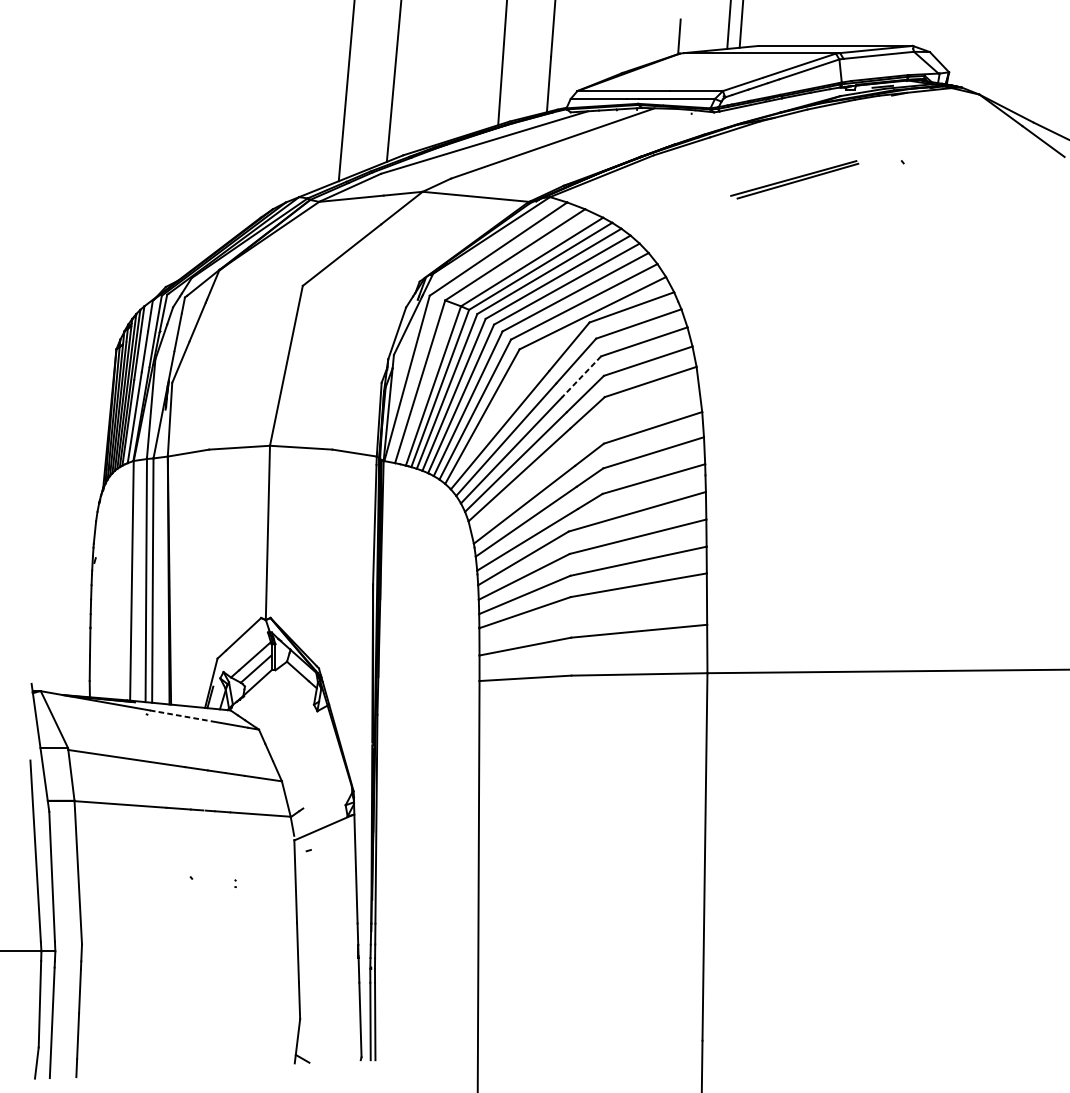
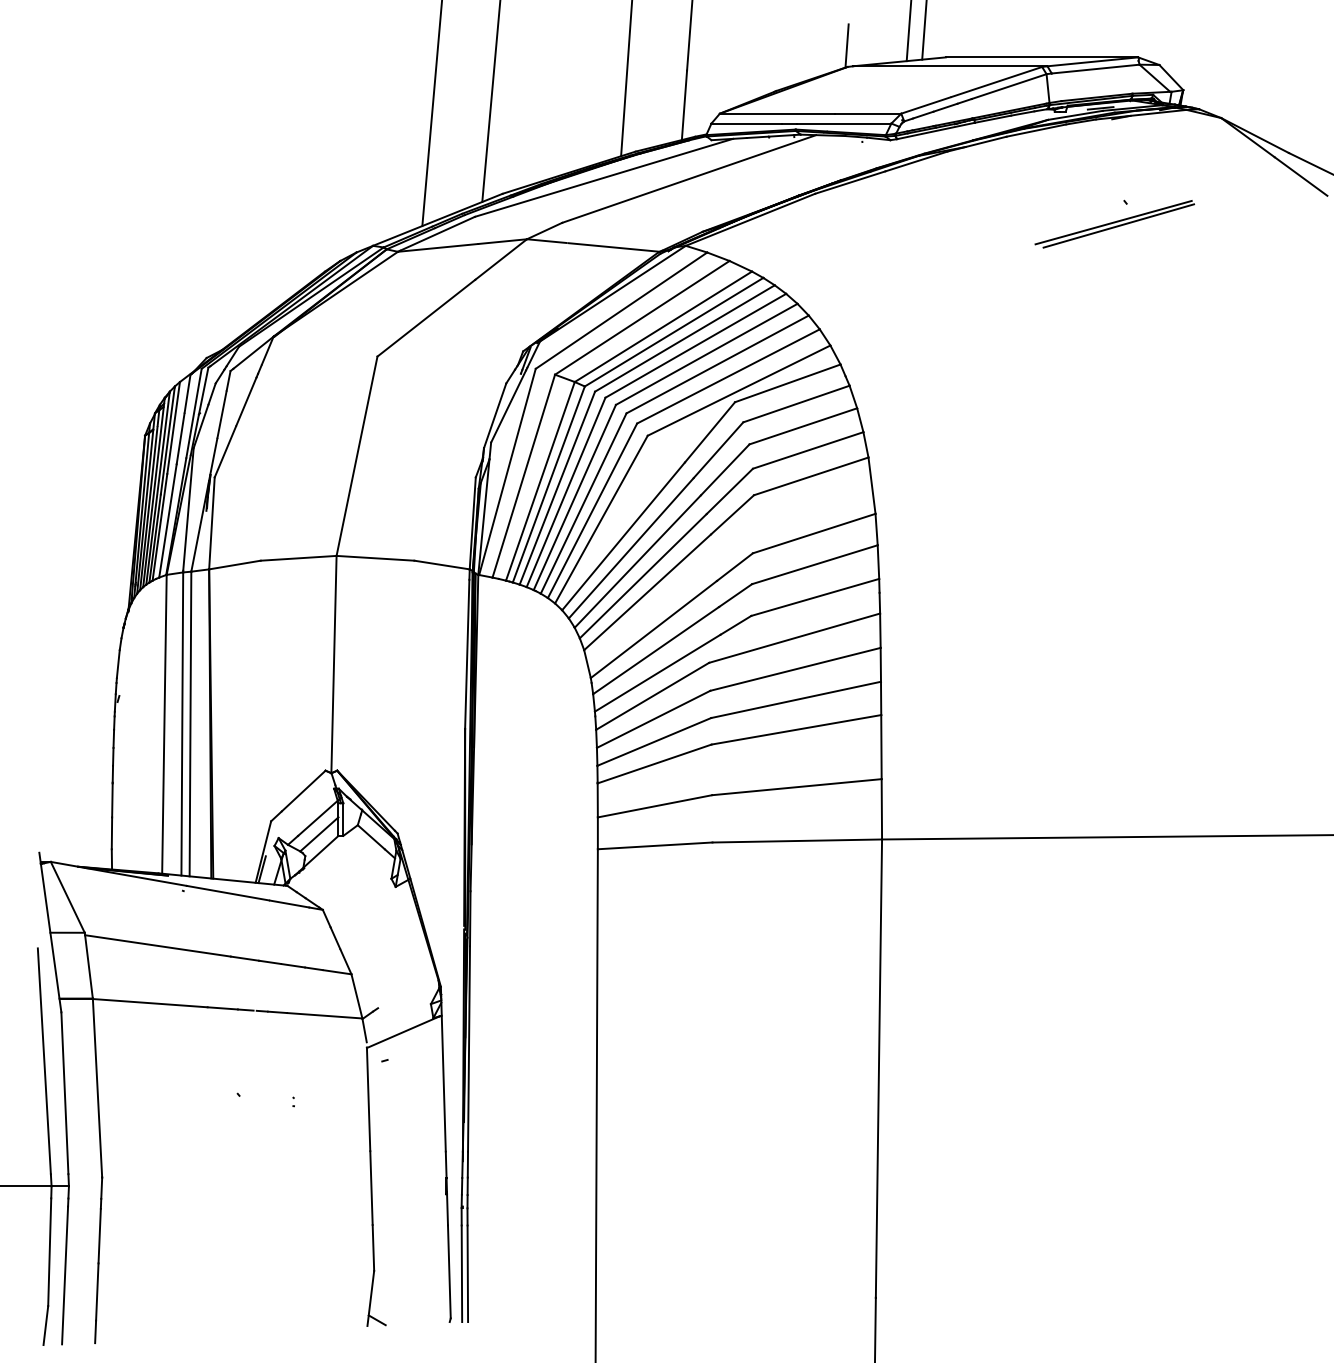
part: (794, 179) -> (1114, 224), moved
line: (581, 377) -> (724, 470), dashed -> solid
line: (183, 716) -> (228, 893), dashed -> solid

